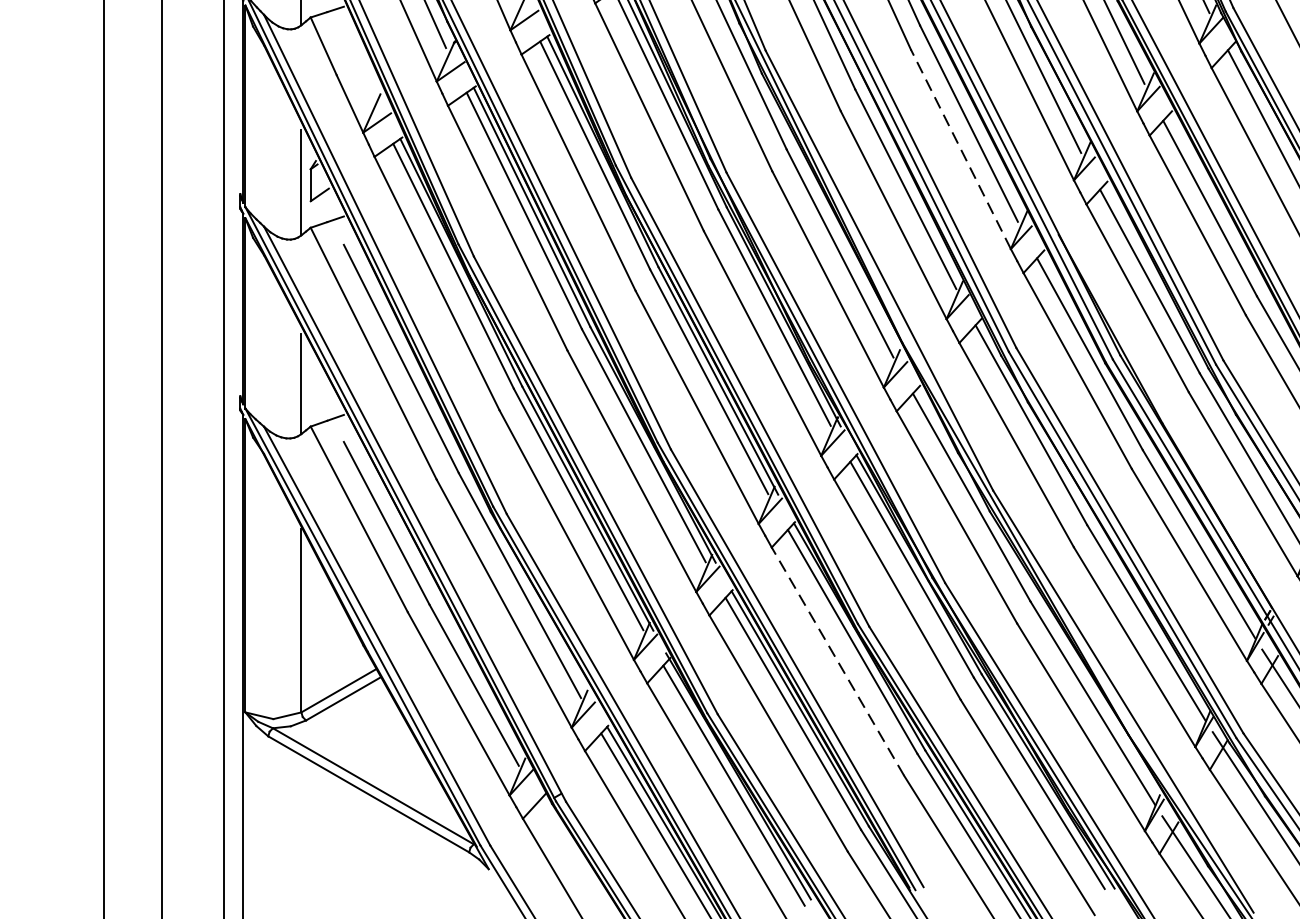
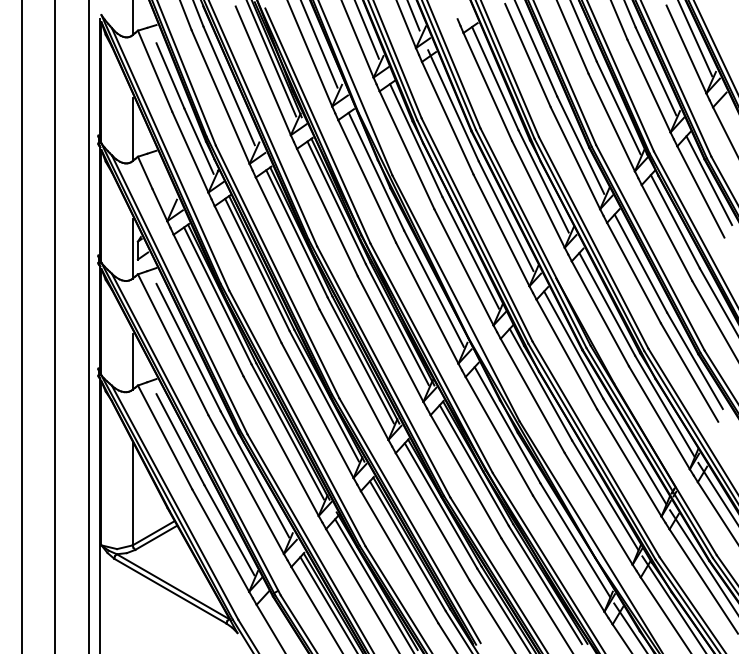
line: (960, 149) -> (501, 230), dashed -> solid
line: (837, 660) -> (432, 516), dashed -> solid

